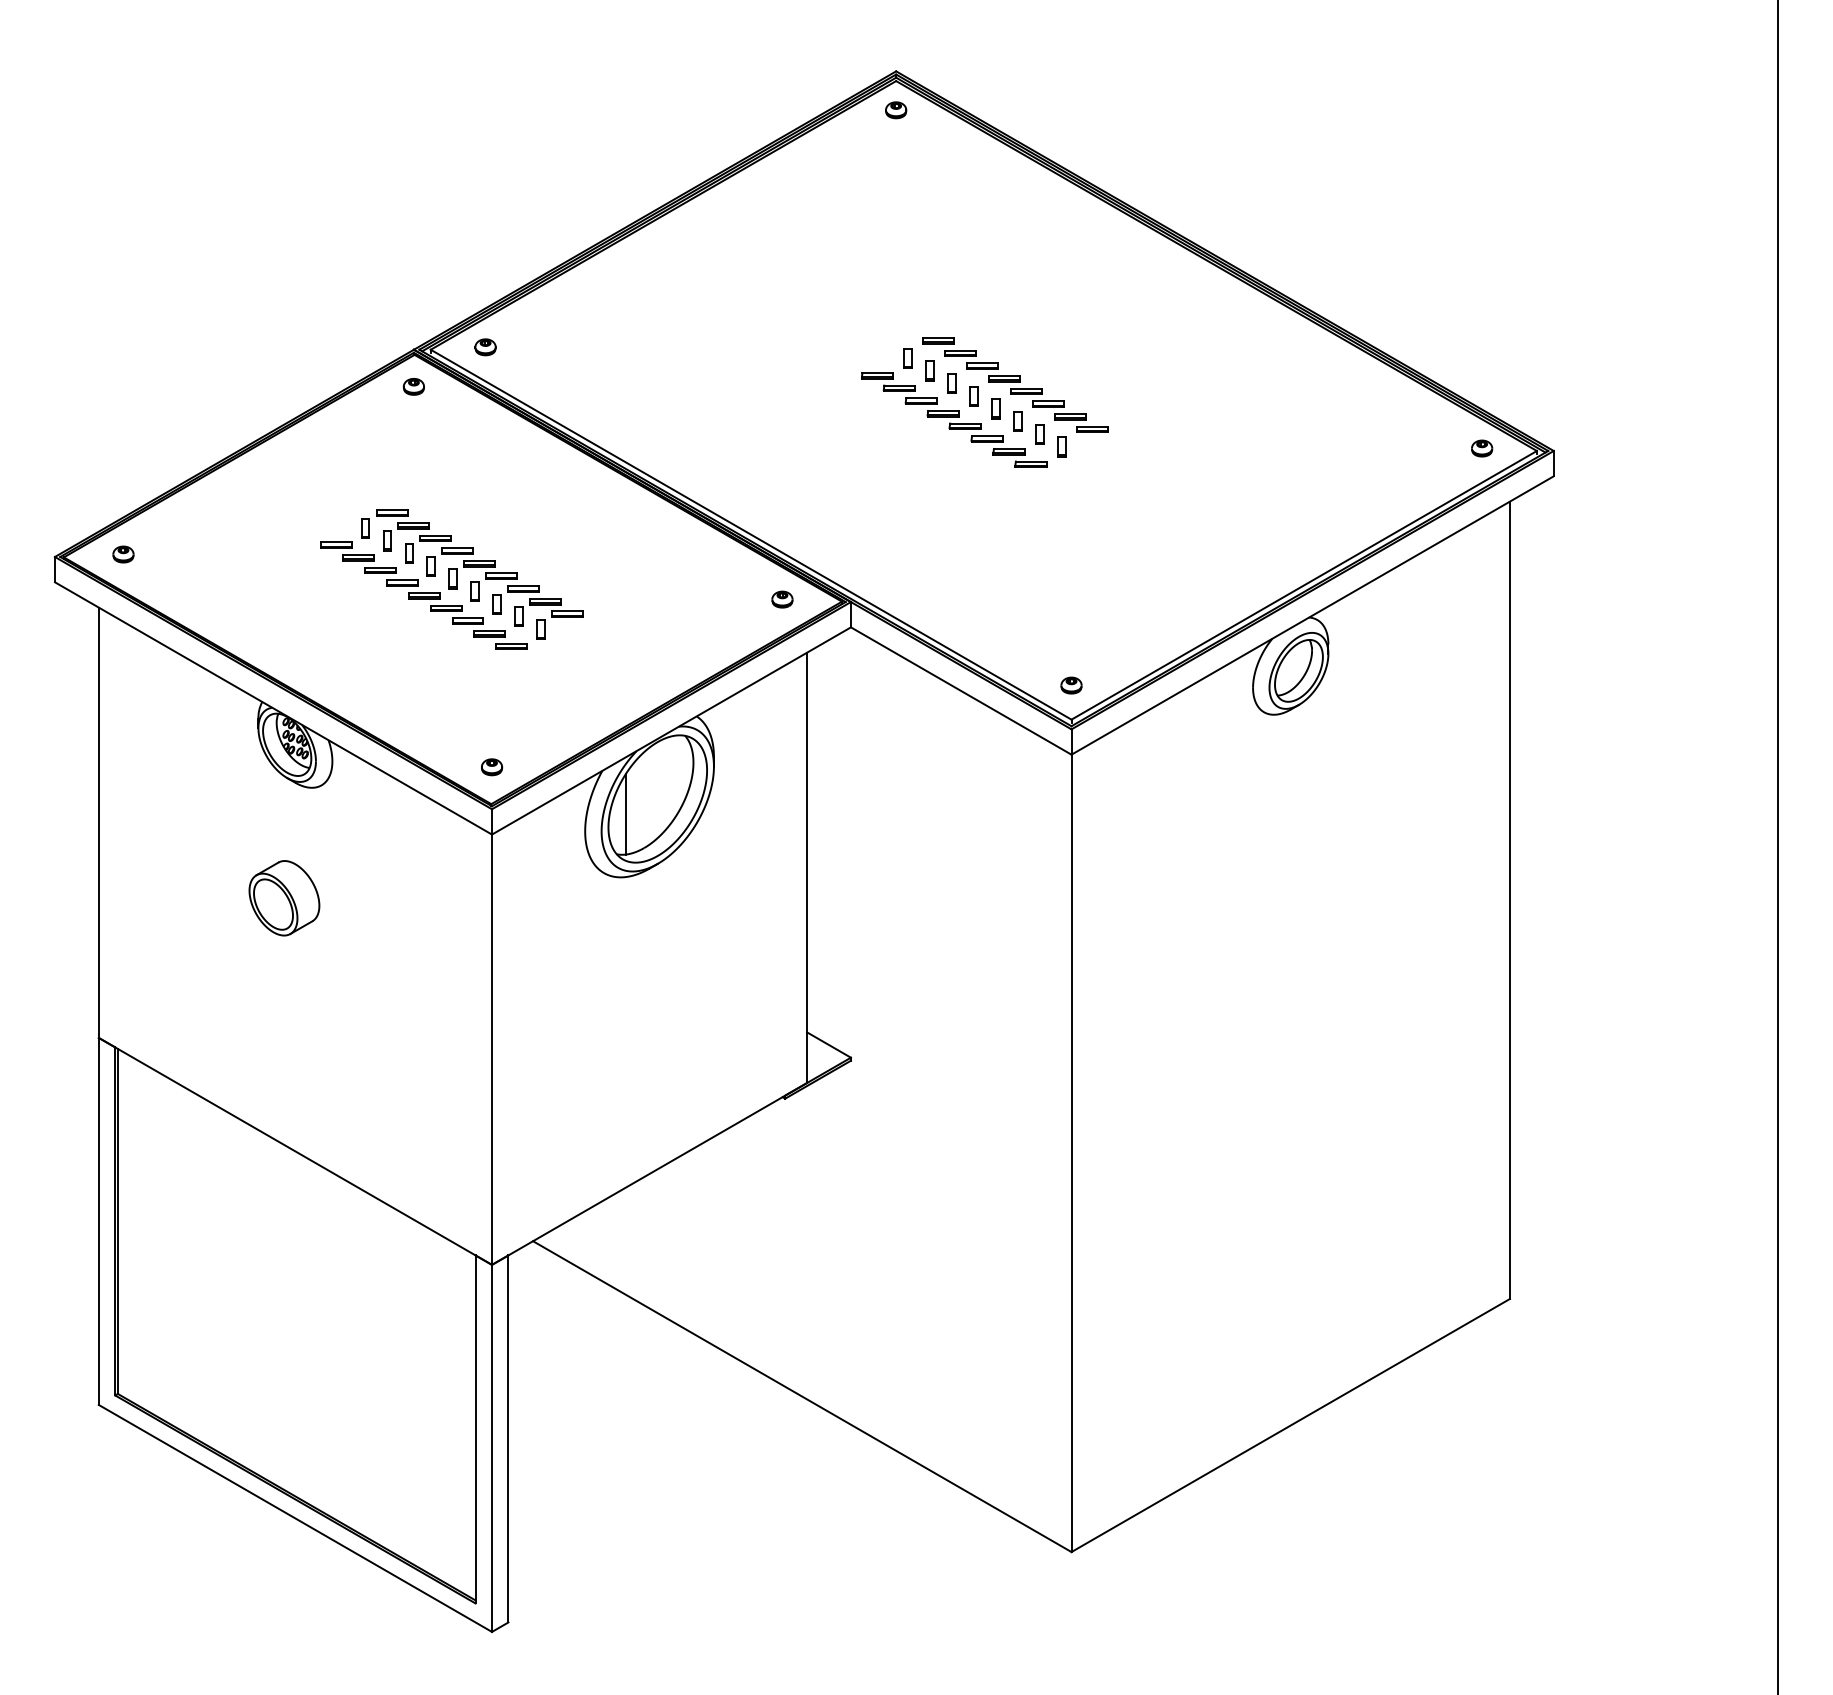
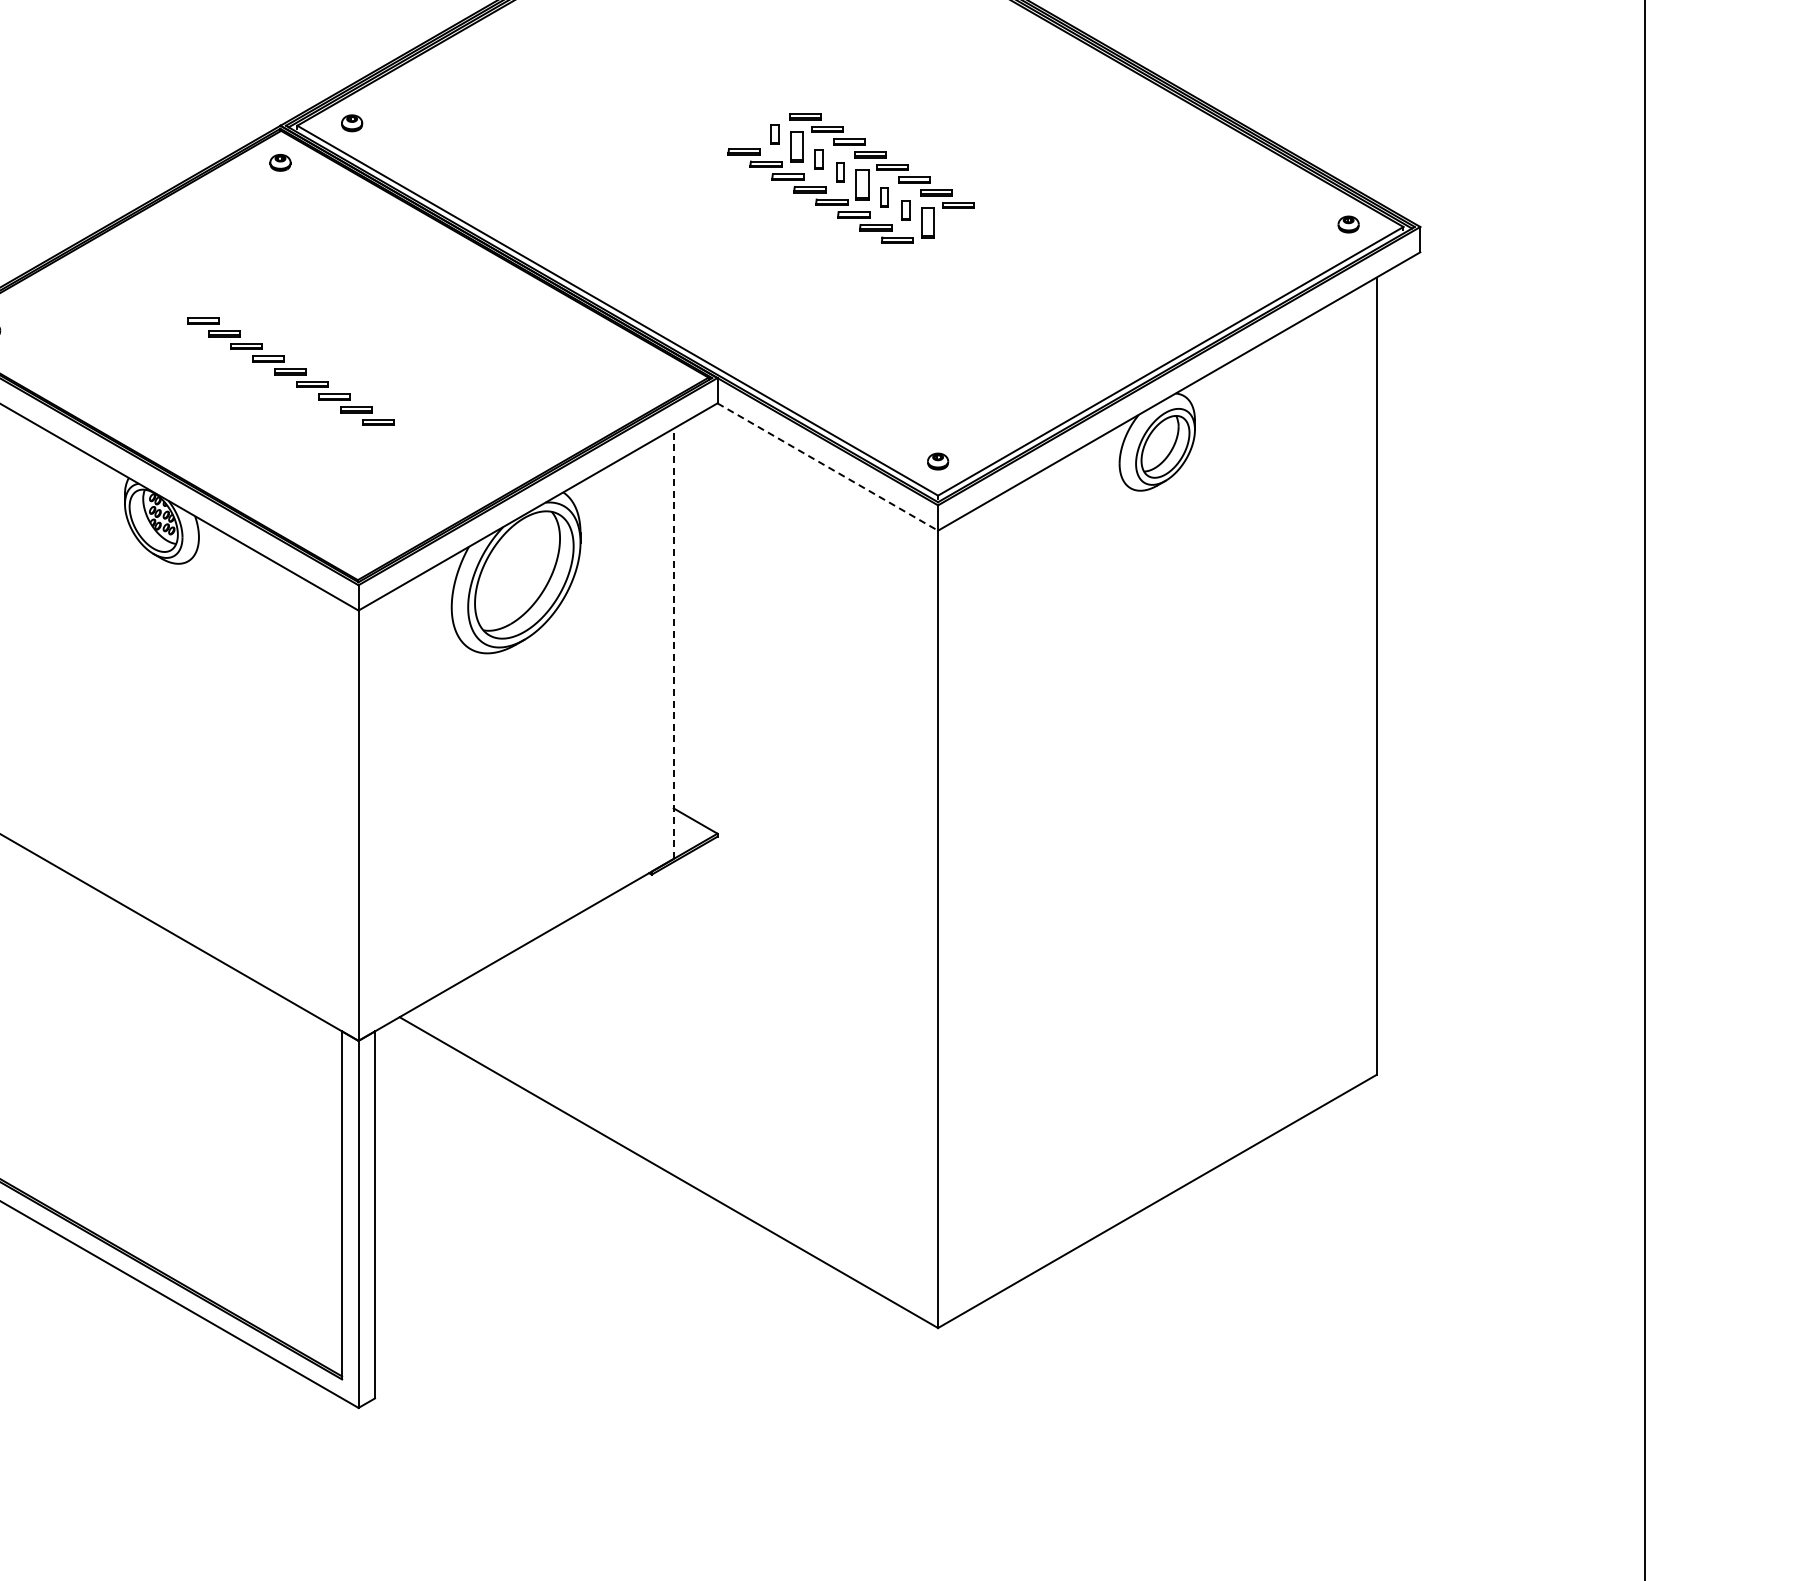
part: (929, 370) -> (796, 146), size x1.6
part: (995, 408) -> (862, 184), size x1.6
part: (1061, 446) -> (928, 222), size x1.6
part: (472, 567) -> (339, 343), removed
part: (782, 599) -> (649, 375), removed
line: (961, 691) -> (828, 467), solid -> dashed
part: (492, 767) -> (359, 543), removed
line: (626, 813) -> (493, 589), removed
line: (807, 867) -> (674, 643), solid -> dashed
part: (284, 898) -> (151, 674), removed

